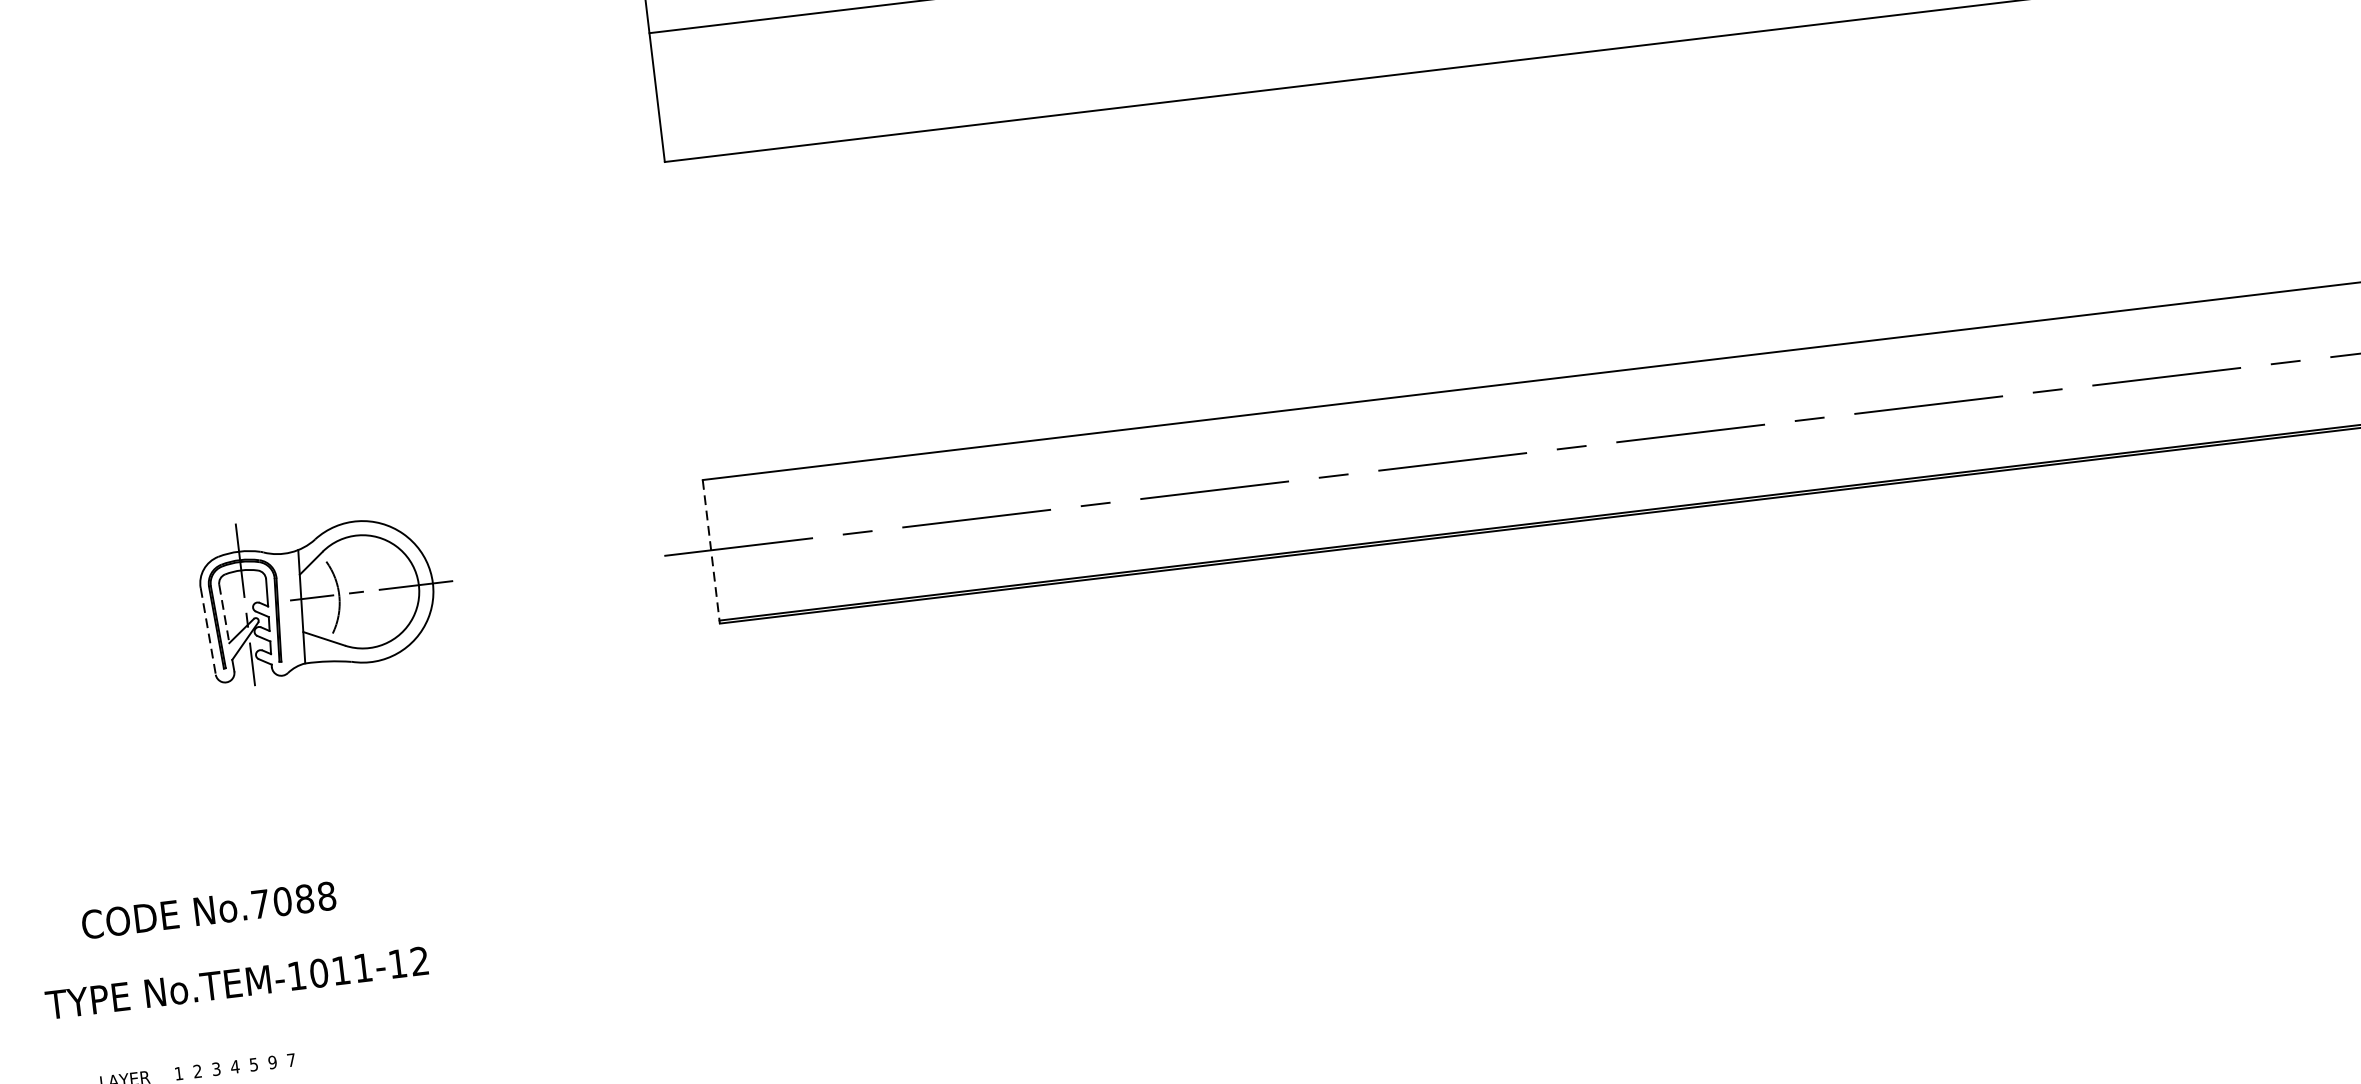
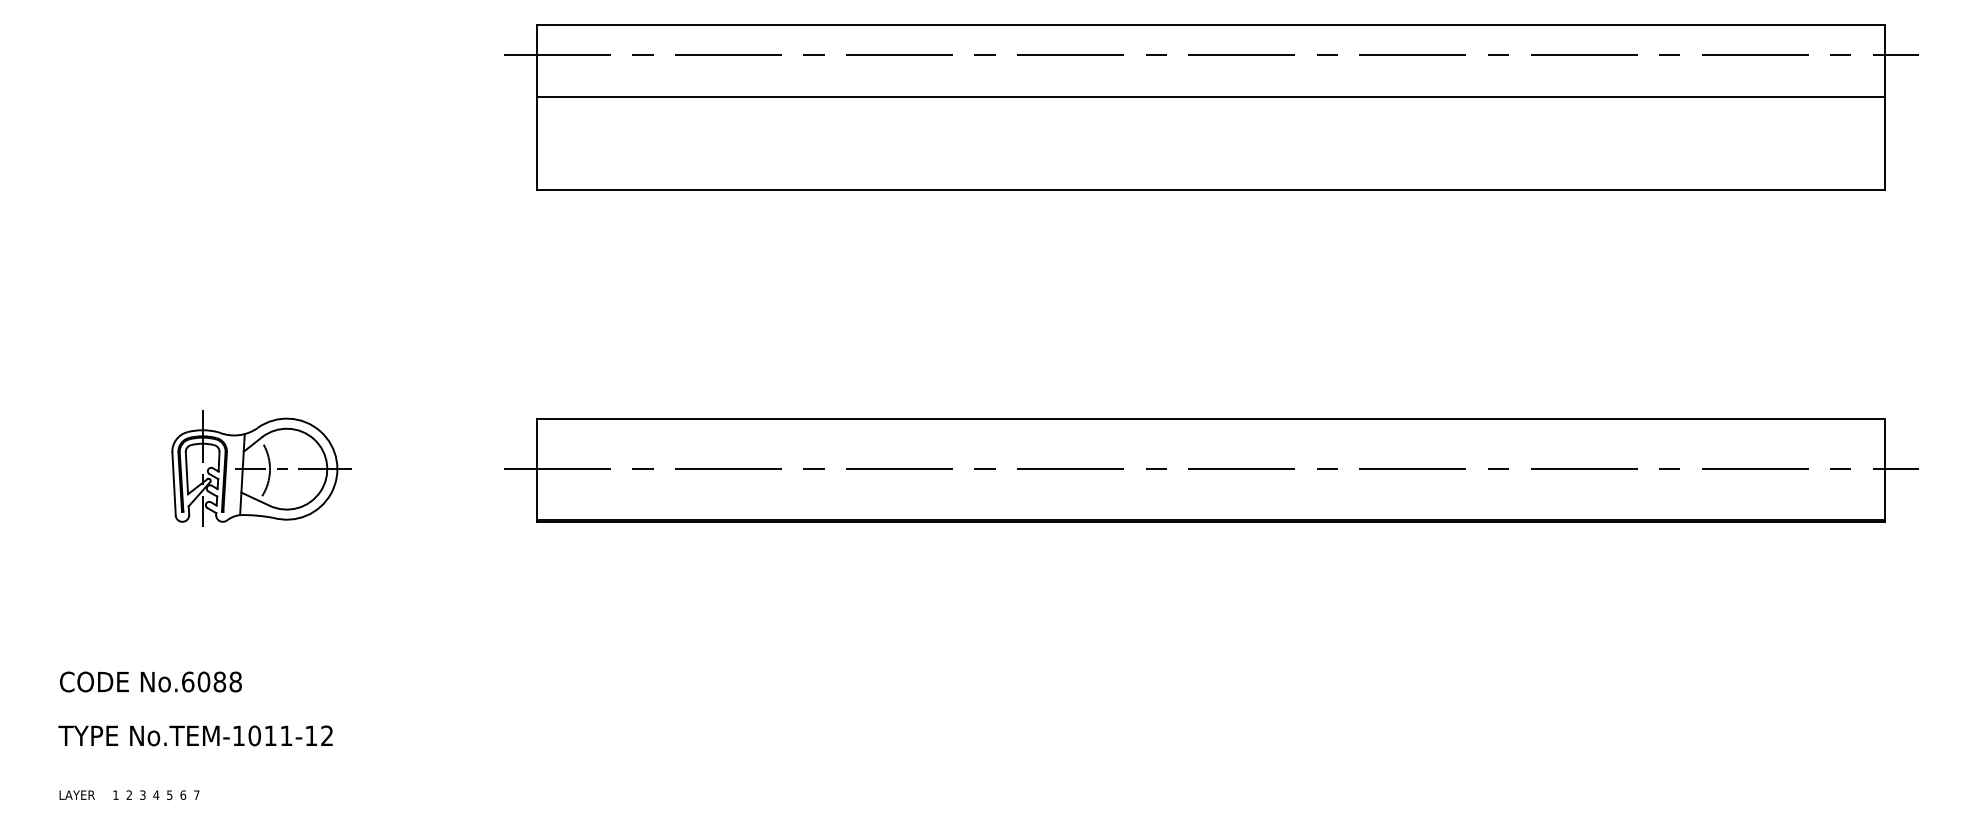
line: (711, 552) -> (537, 470), dashed -> solid
line: (223, 614) -> (186, 473), dashed -> solid
line: (208, 631) -> (174, 484), dashed -> solid
text: (261, 903) -> (188, 681), No.7088 -> No.6088
text: (236, 982) -> (195, 735), moved
text: (272, 1061) -> (183, 794), 9 -> 6

